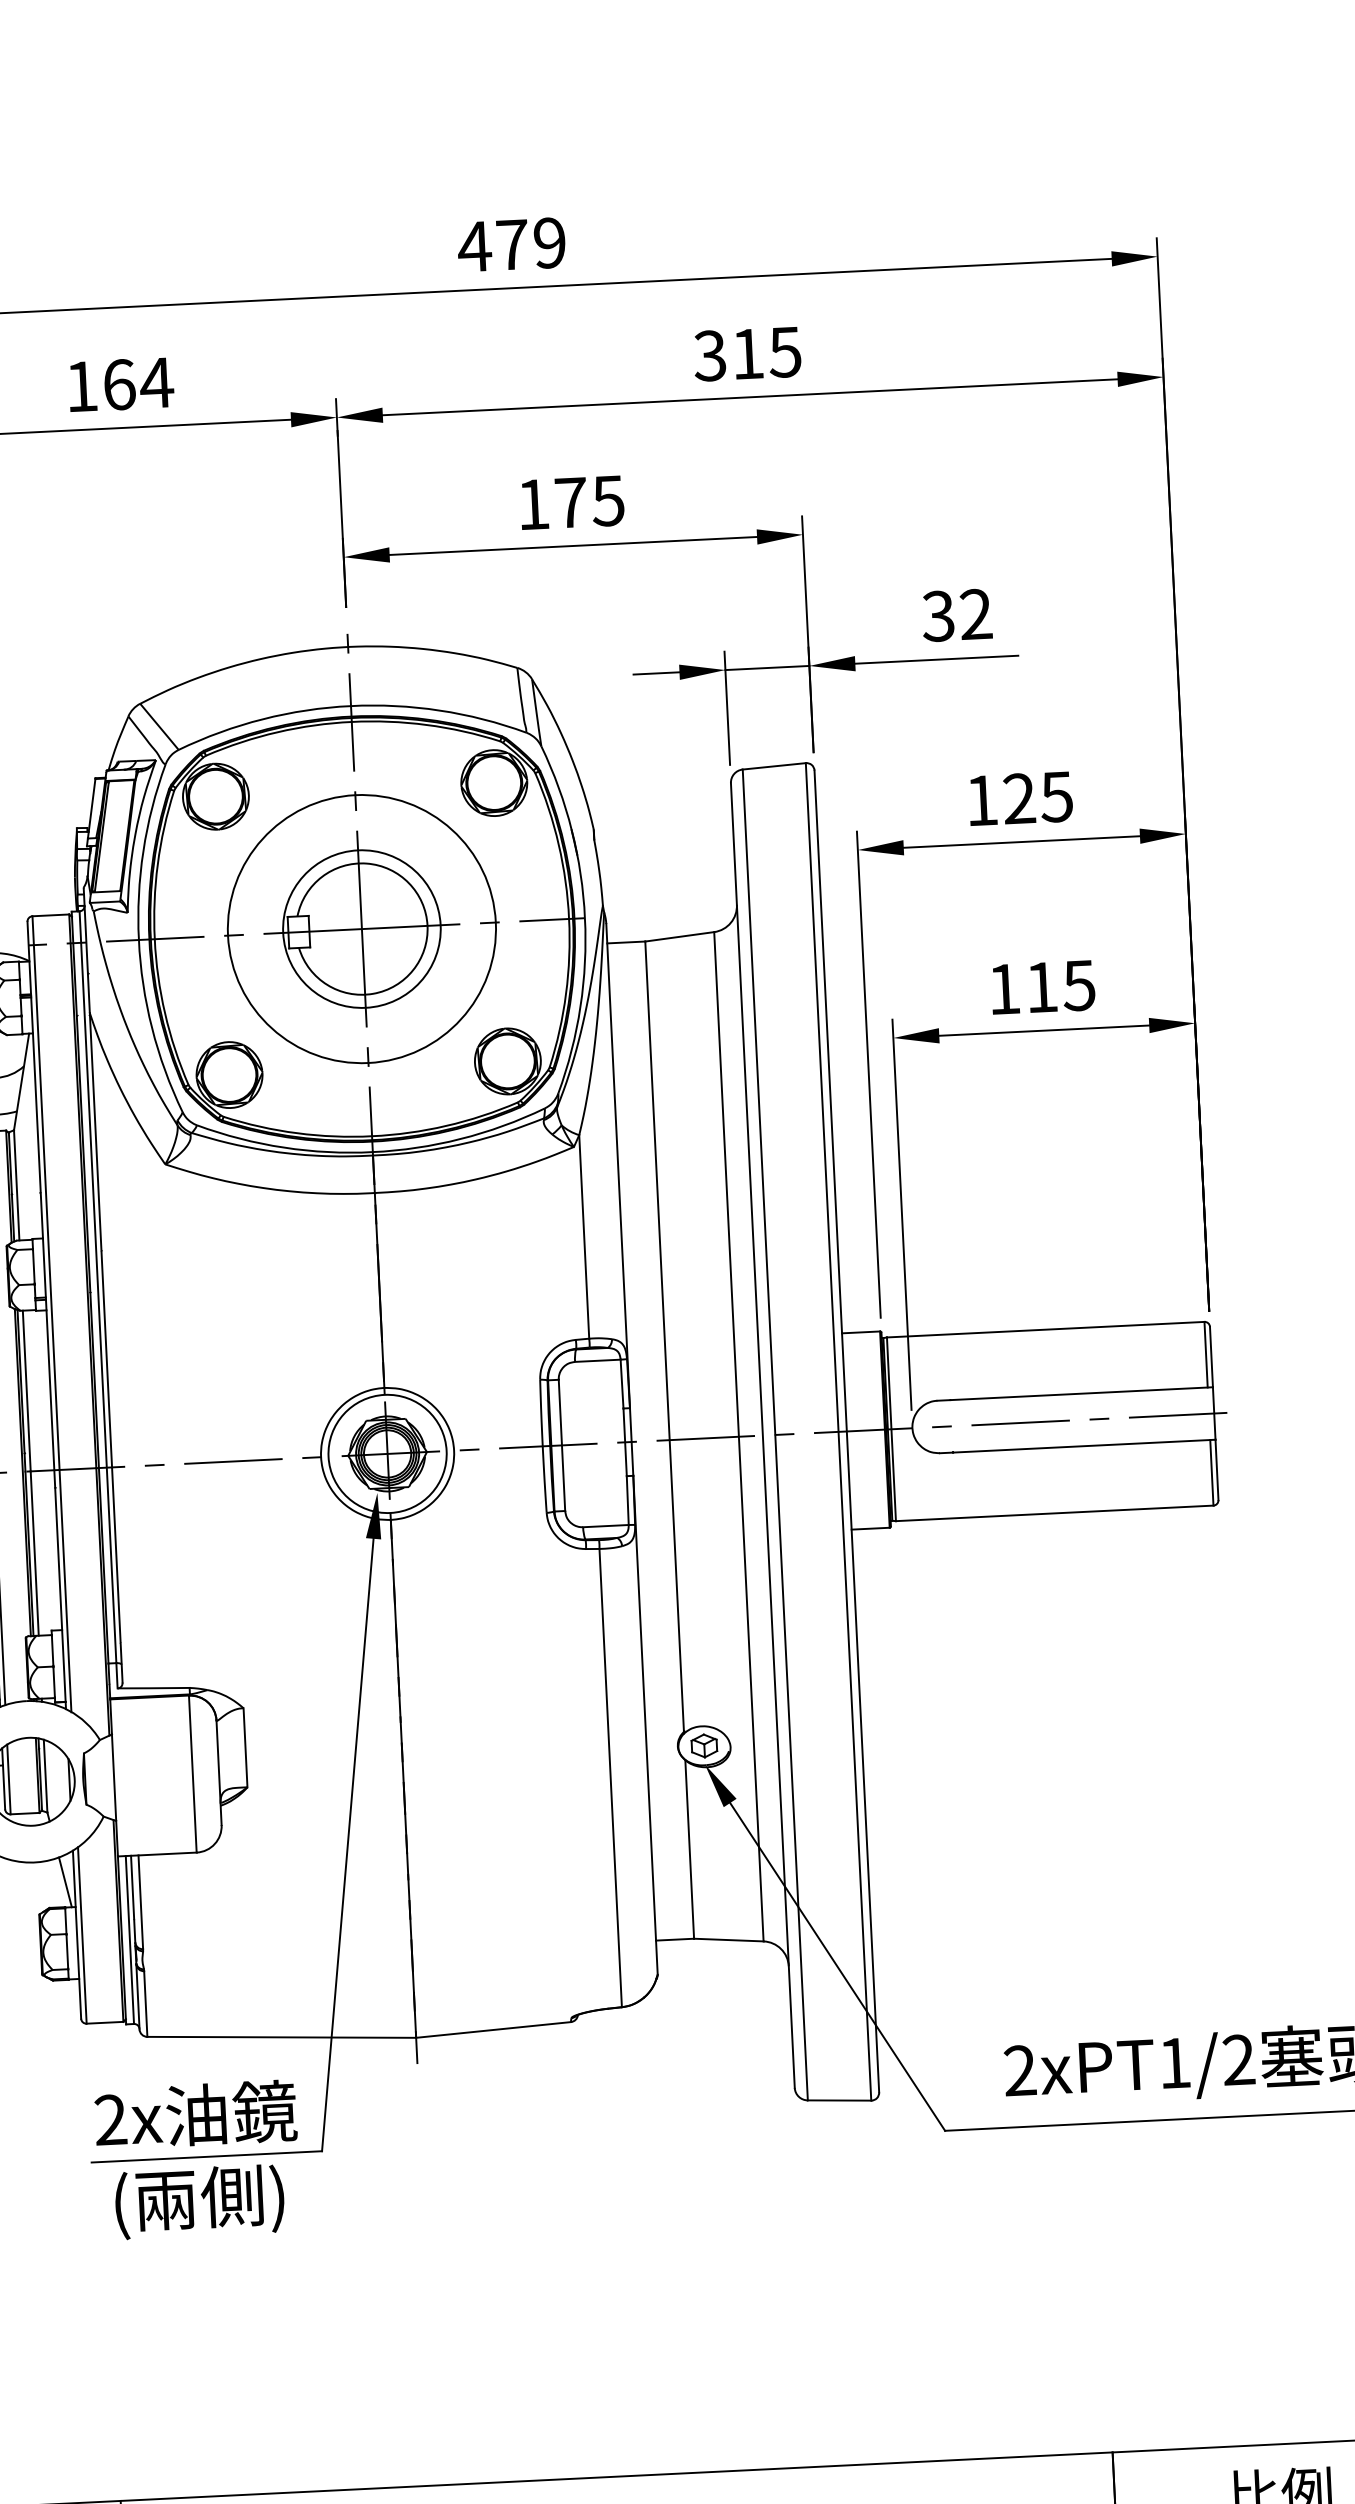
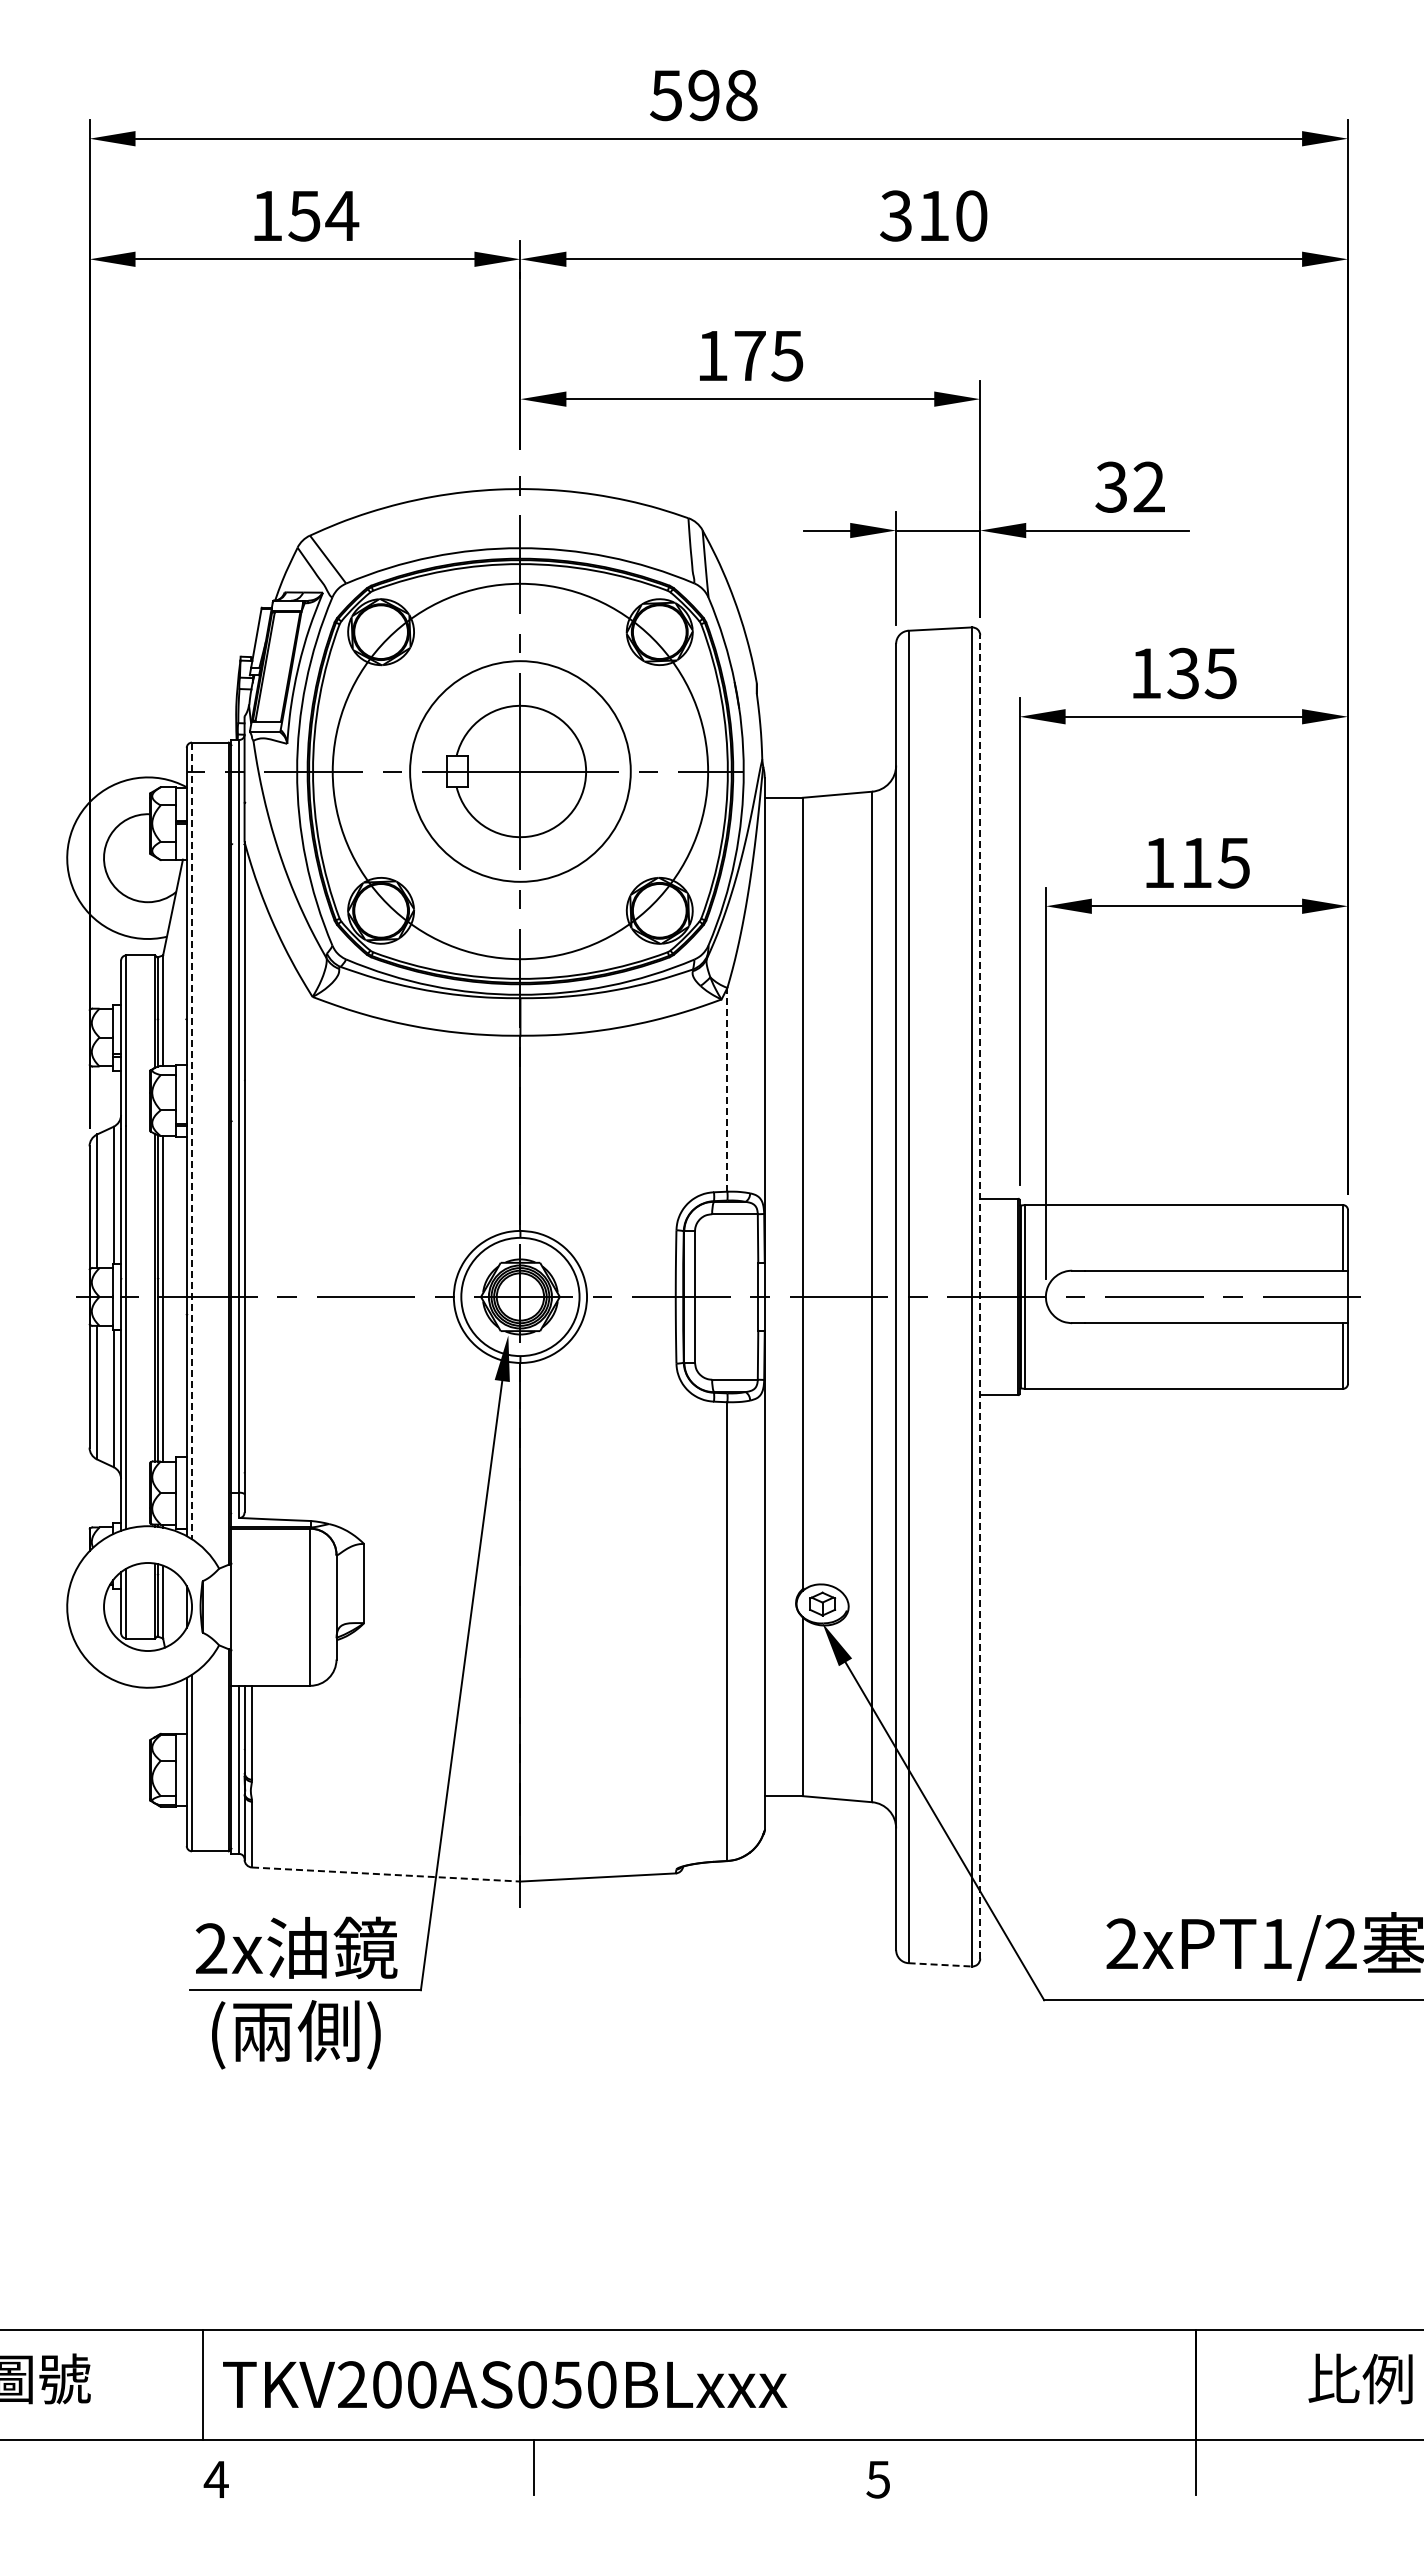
text: (511, 244) -> (703, 95), 479 -> 598
text: (785, 351) -> (971, 215), 315 -> 310
text: (119, 384) -> (304, 215), 164 -> 154
text: (1019, 798) -> (1183, 673), 125 -> 135
circle: (361, 929) -> (520, 771), size x1.4
circle: (361, 929) -> (520, 771), size x1.4
line: (584, 1236) -> (727, 1089), solid -> dashed
line: (52, 1314) -> (192, 1141), solid -> dashed
line: (847, 1430) -> (980, 1296), solid -> dashed
line: (65, 1881) -> (177, 1708), removed
line: (282, 2037) -> (386, 1874), solid -> dashed
line: (839, 2100) -> (940, 1964), solid -> dashed

